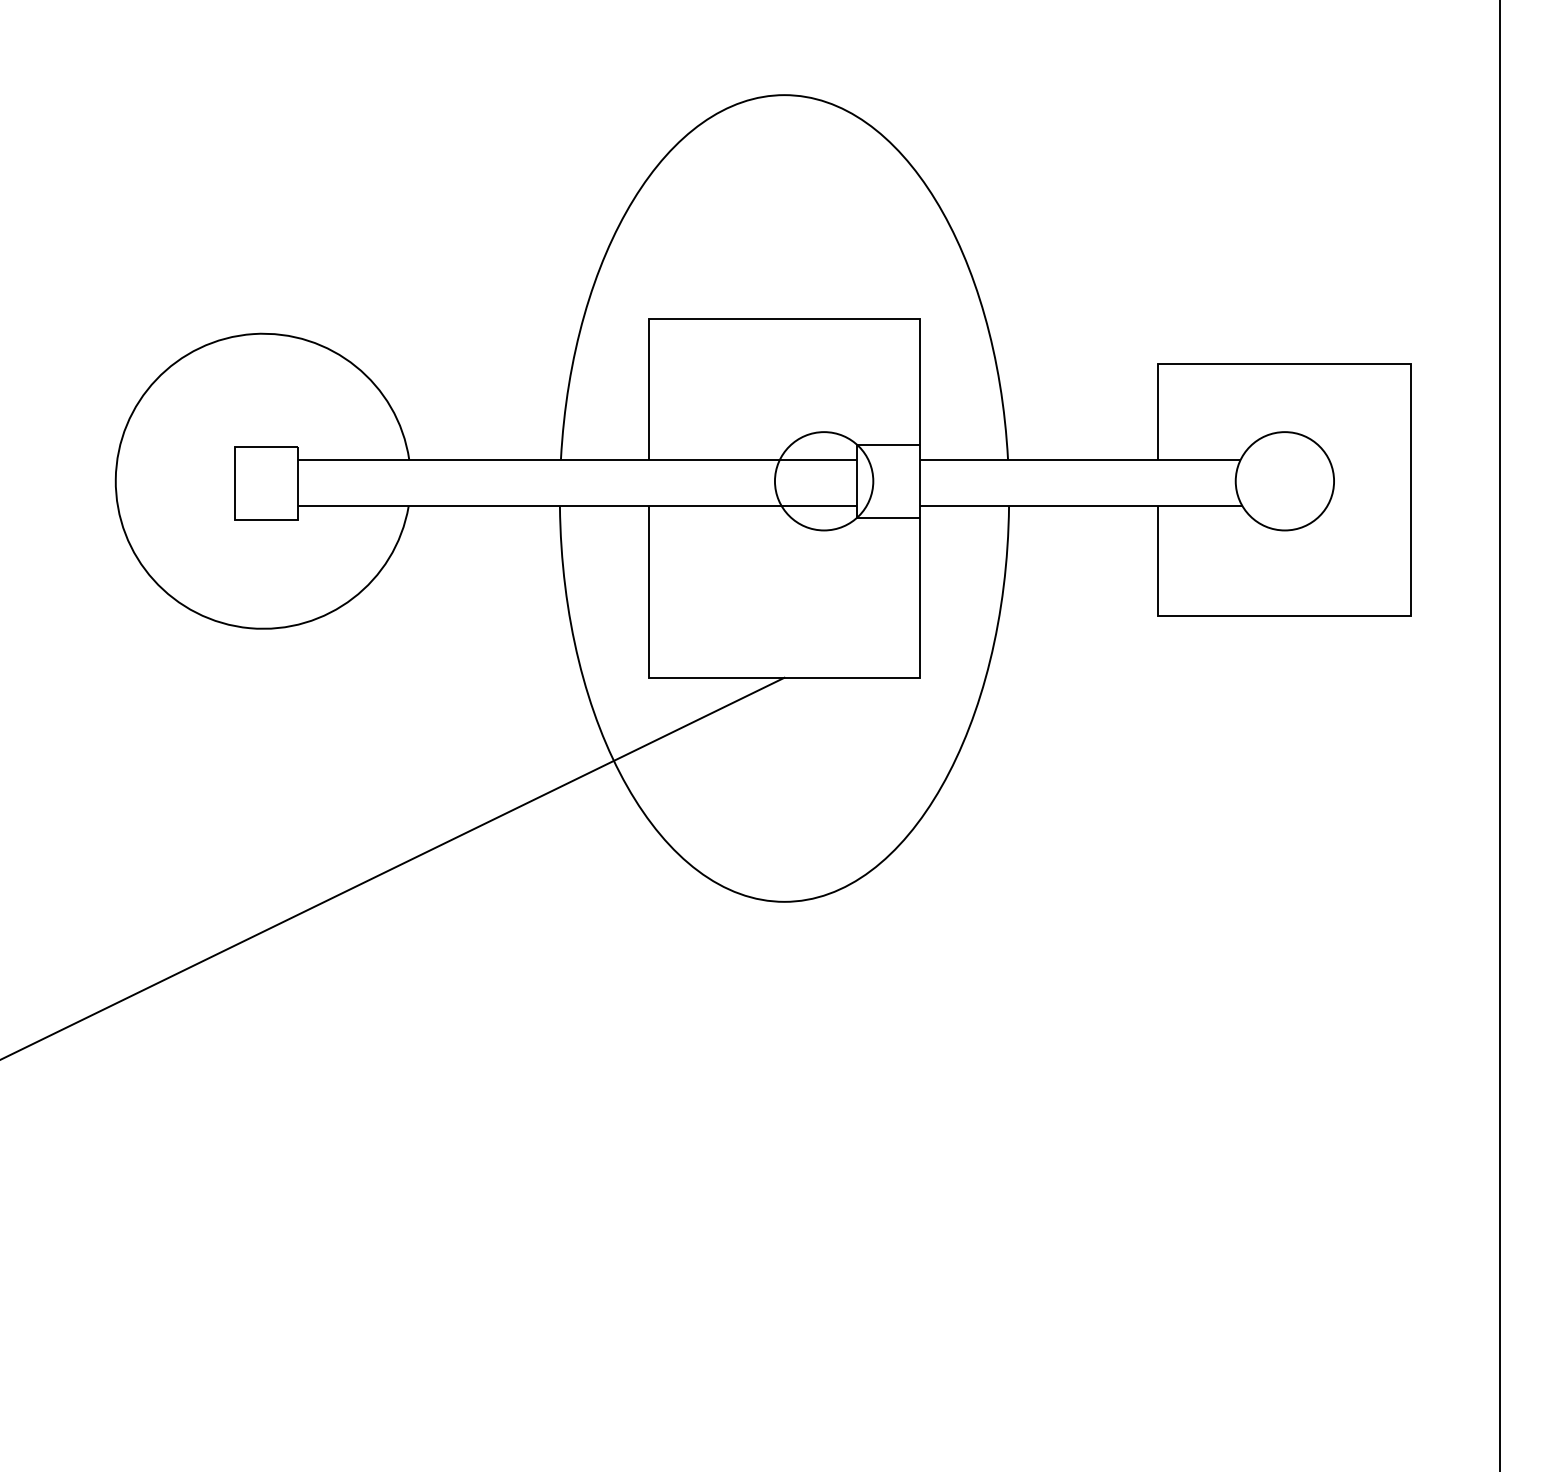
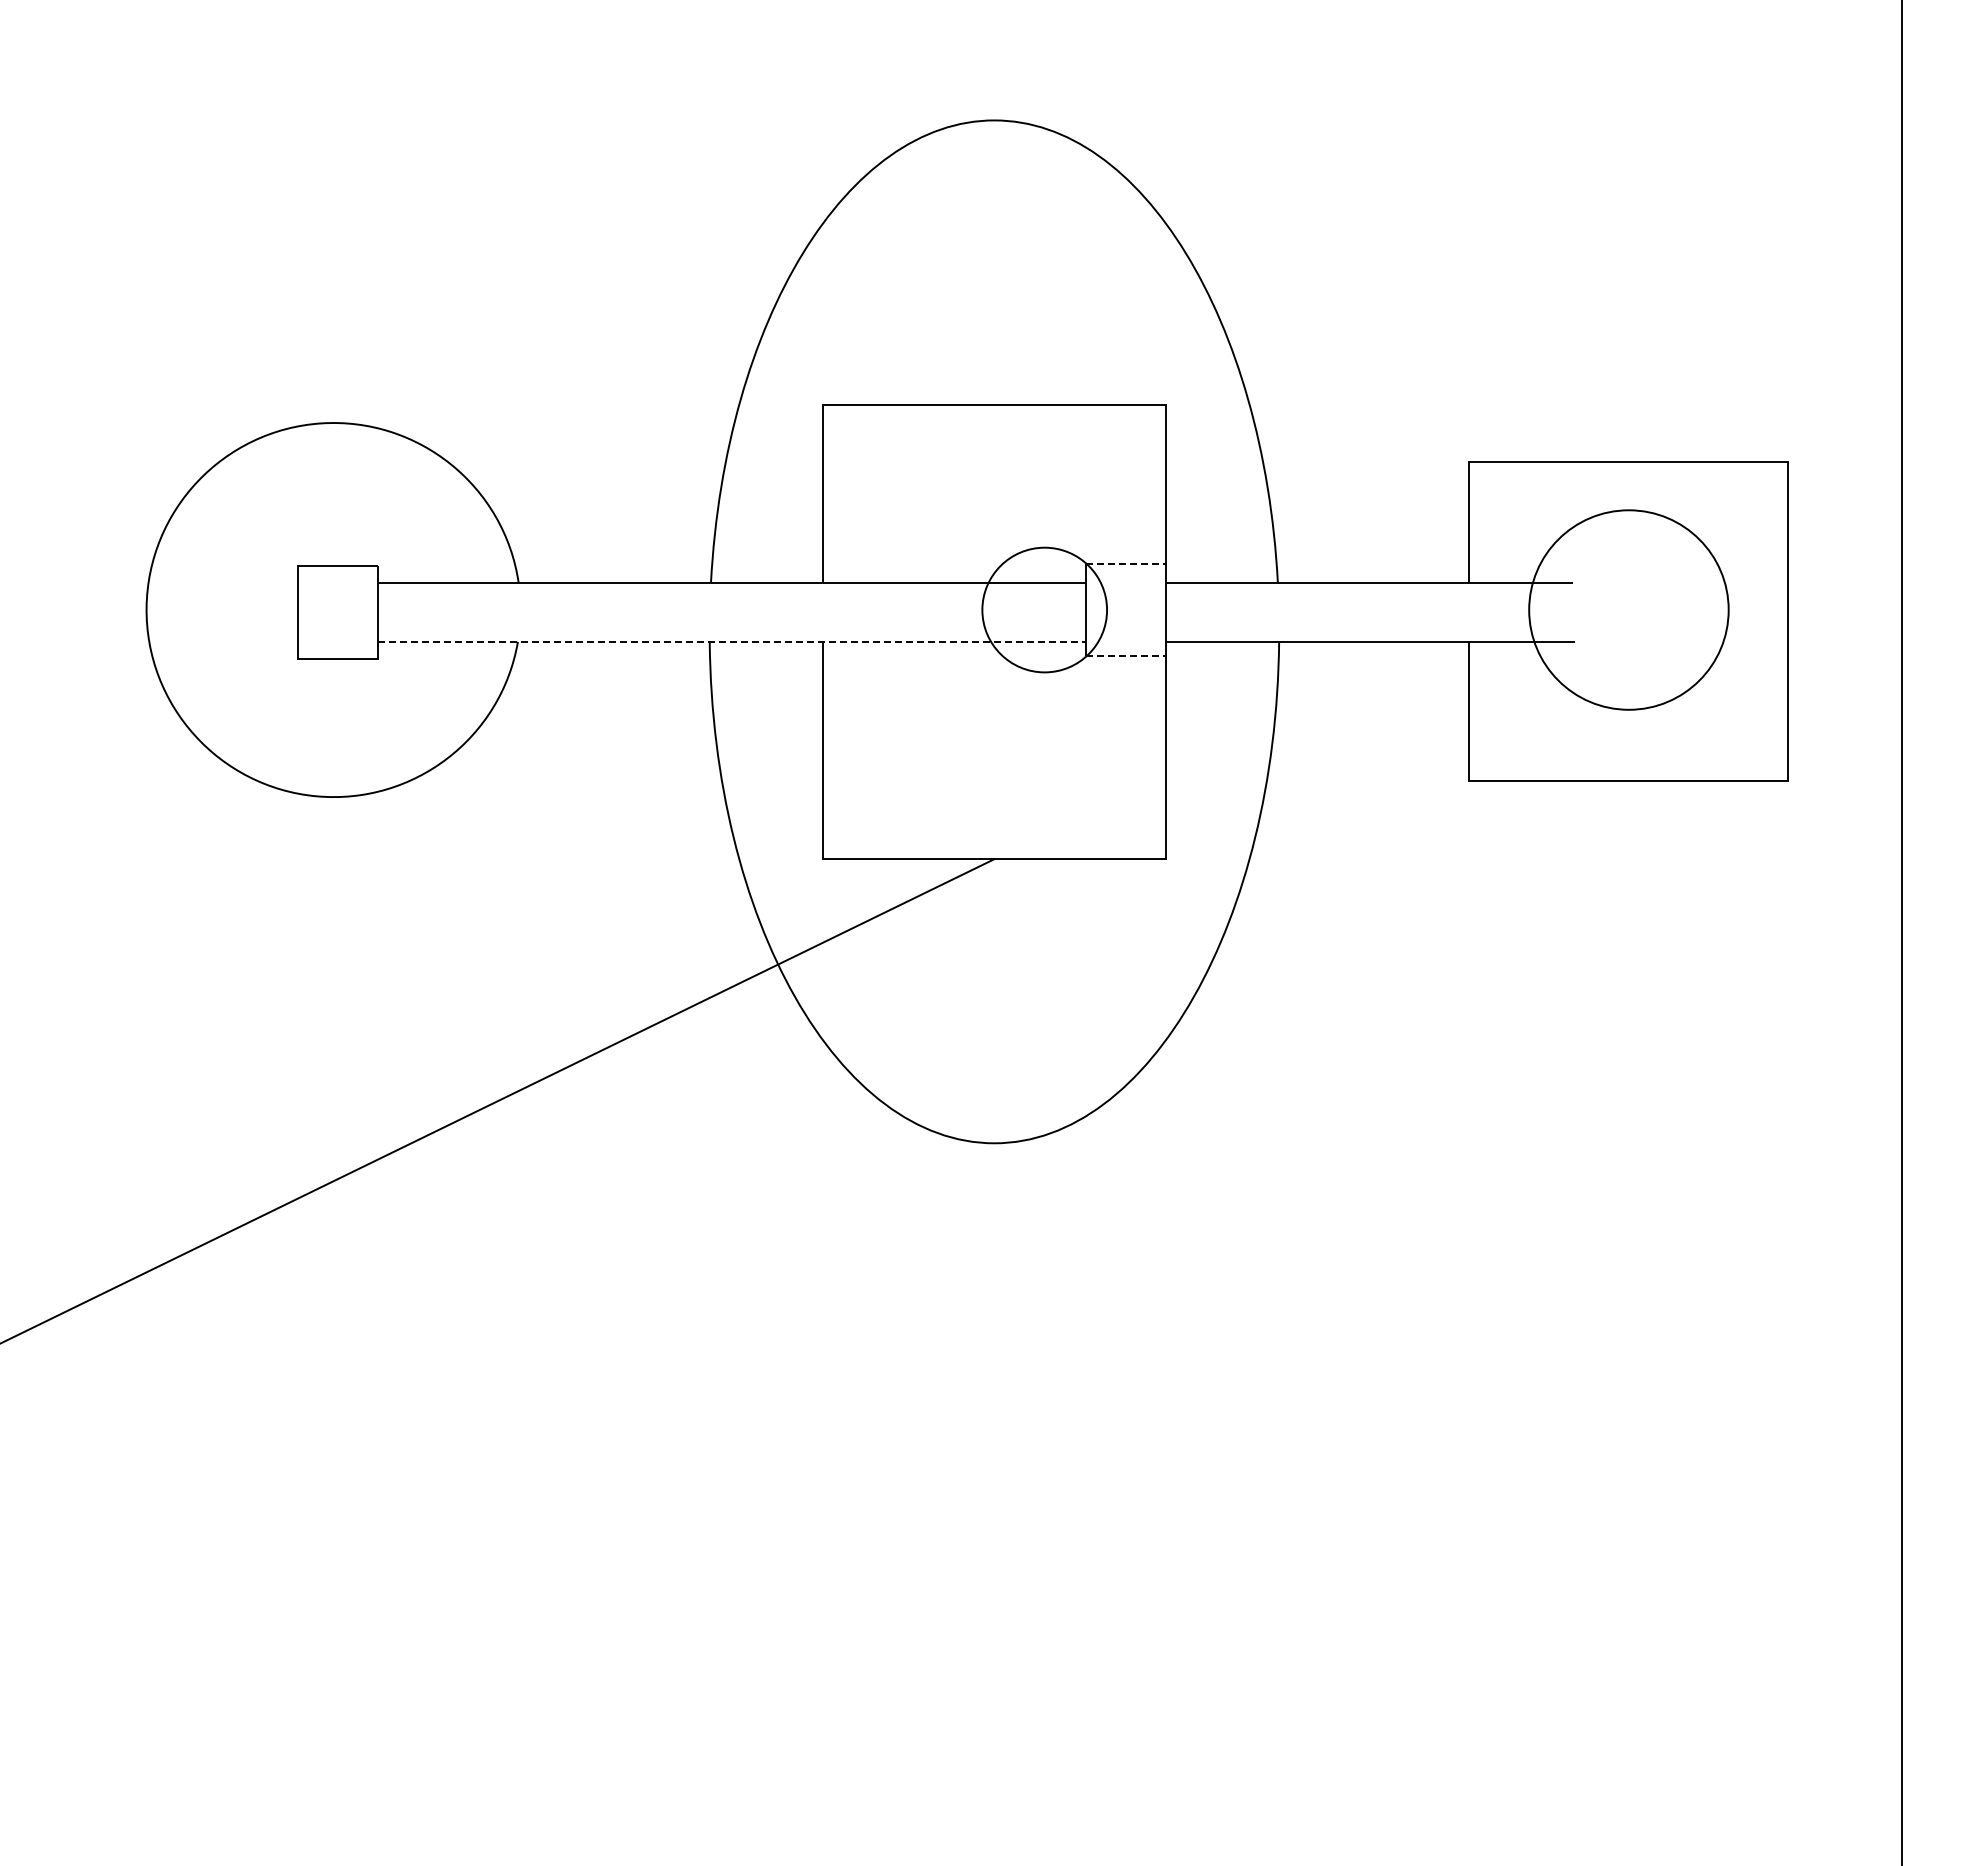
line: (888, 444) -> (1126, 563), solid -> dashed
circle: (1284, 480) -> (1628, 609), size x1.6
line: (577, 506) -> (732, 641), solid -> dashed
line: (888, 517) -> (1126, 656), solid -> dashed

